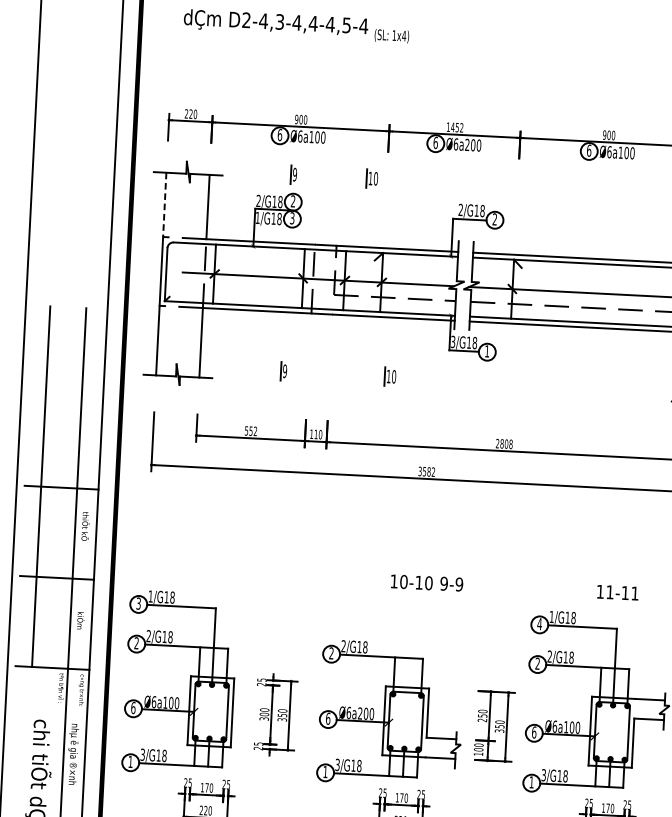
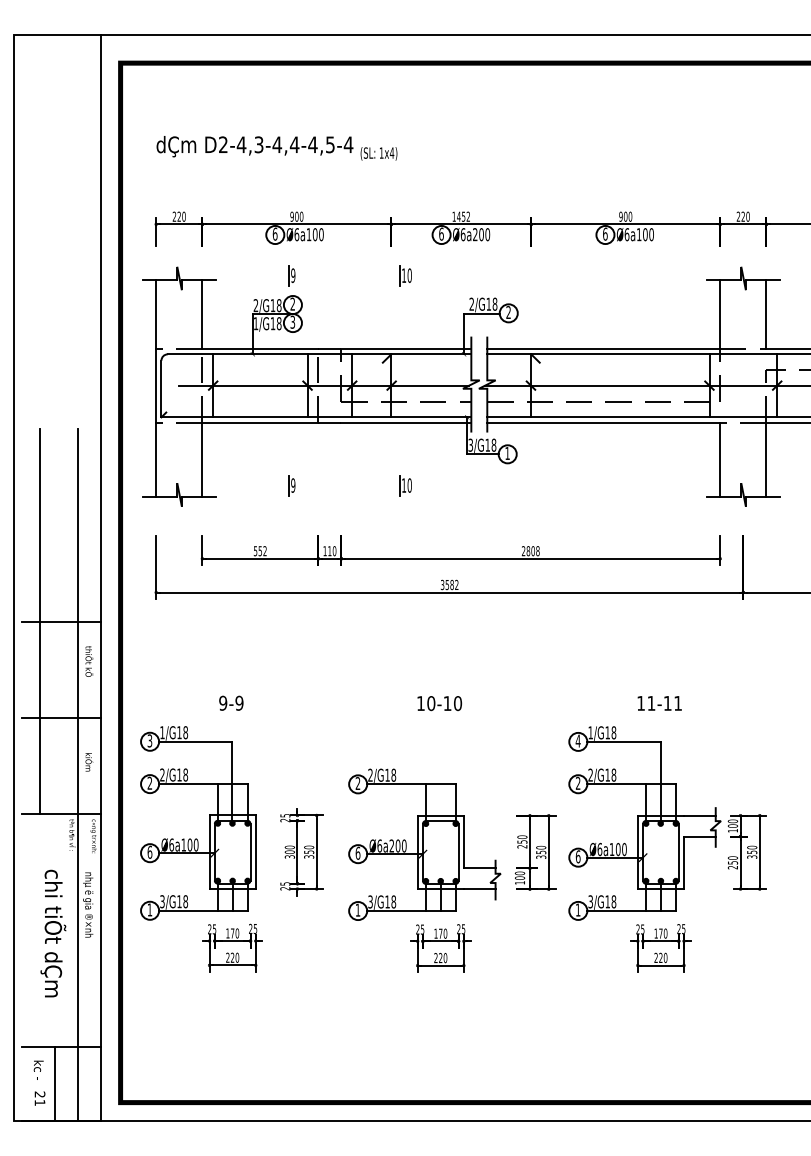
text: (296, 26) -> (276, 148), moved
part: (371, 178) -> (405, 275), moved
line: (164, 205) -> (156, 315), dashed -> solid
text: (451, 583) -> (231, 702), moved

